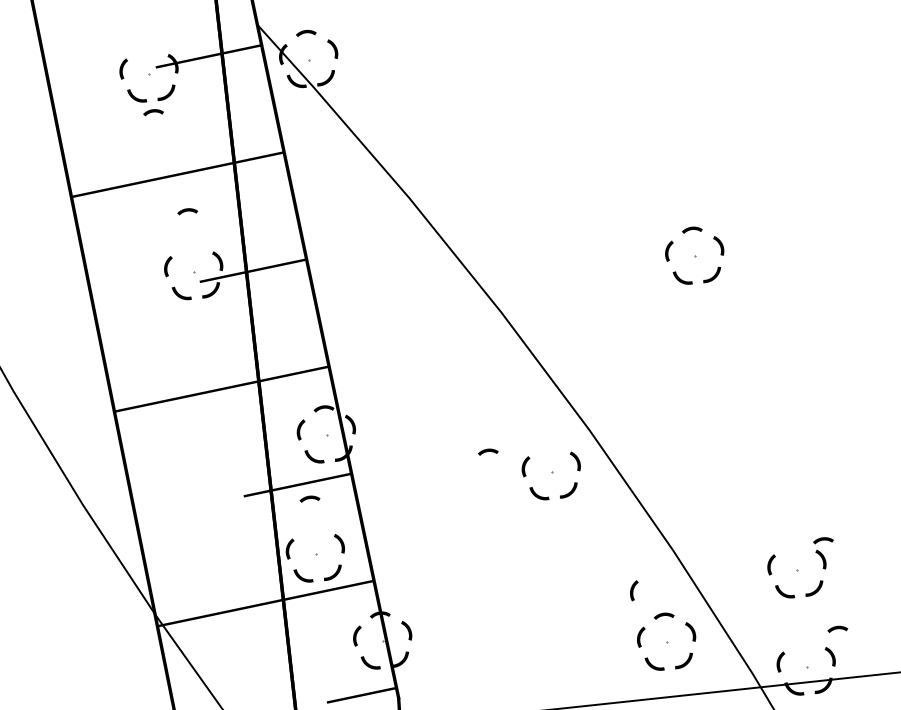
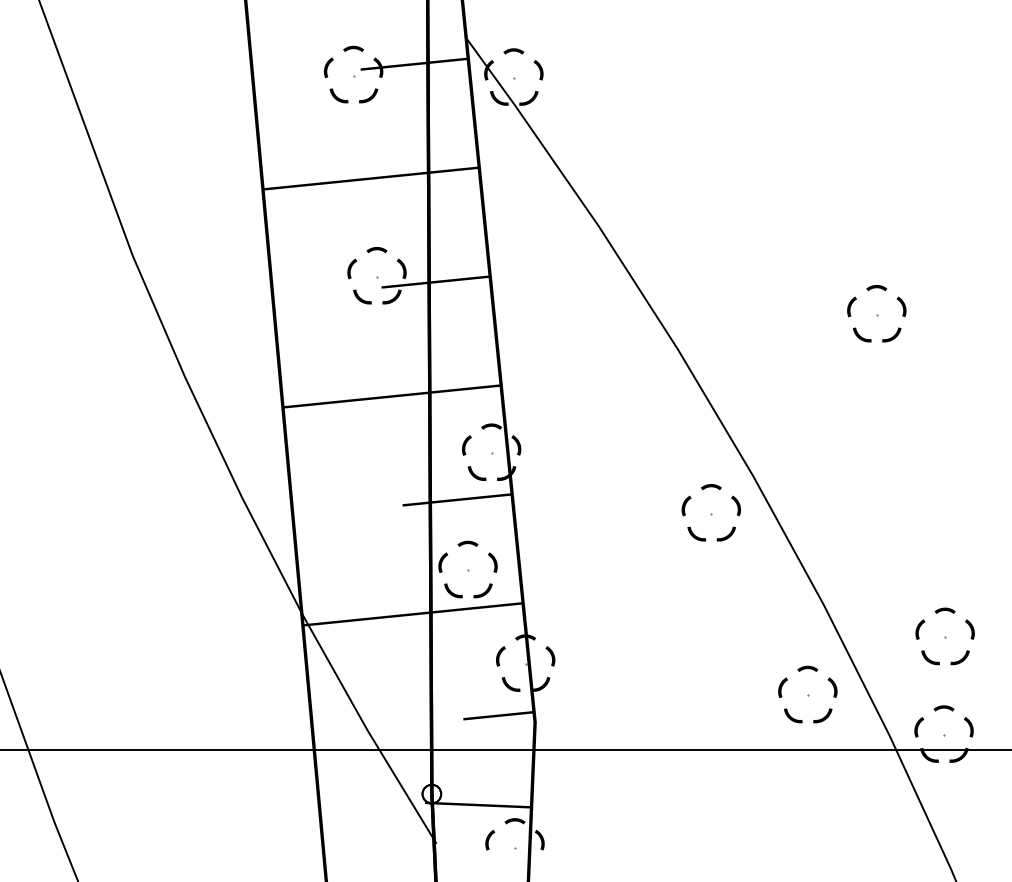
curve: (153, 111) -> (353, 48), moved
curve: (187, 211) -> (376, 250), moved
curve: (488, 452) -> (711, 487), moved
curve: (309, 498) -> (467, 543), moved
curve: (822, 540) -> (944, 610), moved
curve: (633, 590) -> (780, 640), removed
curve: (837, 629) -> (943, 708), moved

